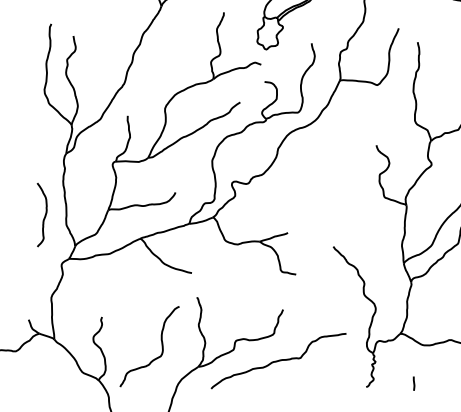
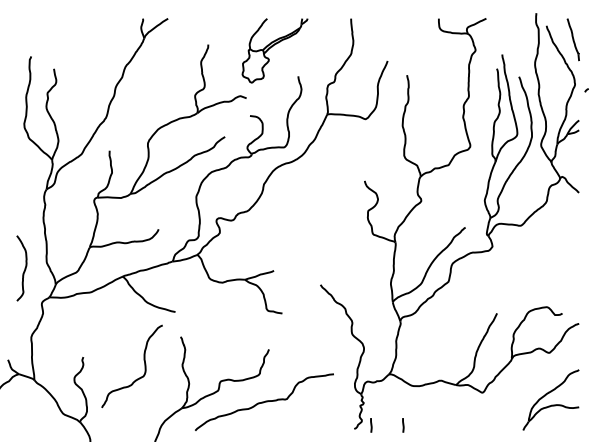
curve: (44, 215) -> (24, 268), moved
curve: (161, 346) -> (144, 366), moved
line: (383, 383) -> (371, 425), added

